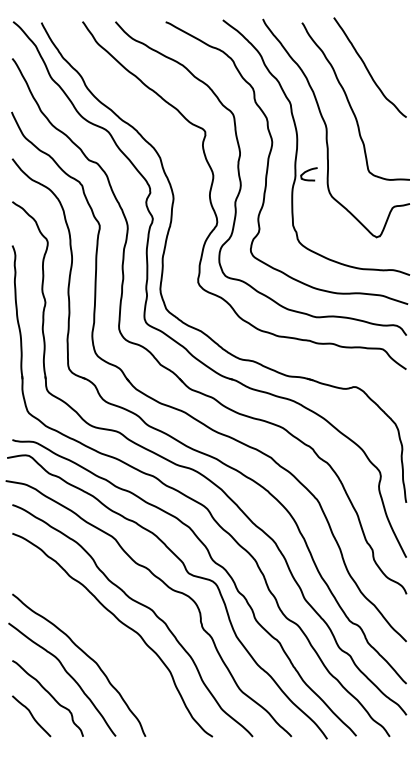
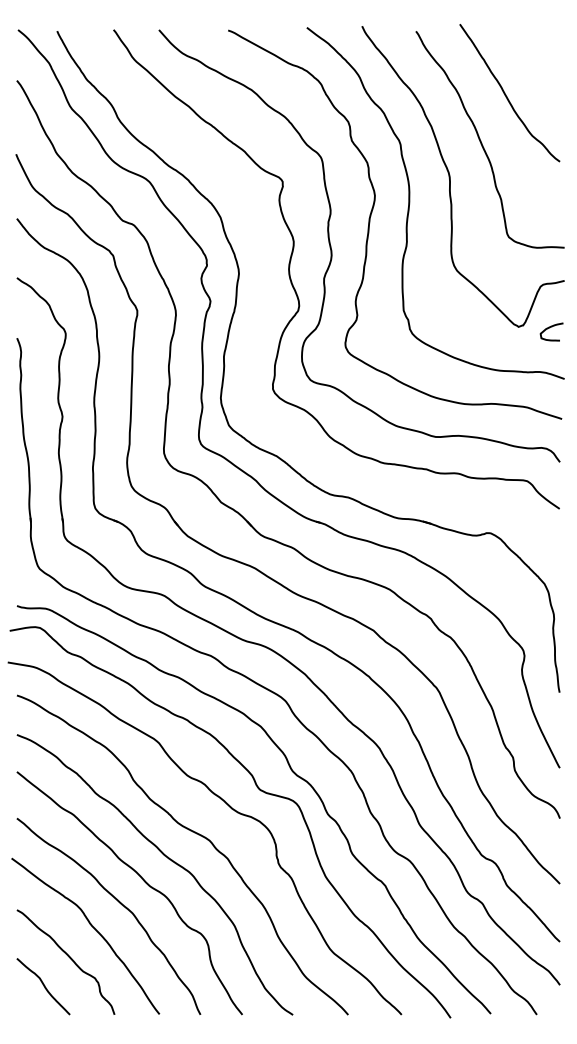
curve: (307, 171) -> (549, 328), moved
curve: (103, 639) -> (142, 880), added

